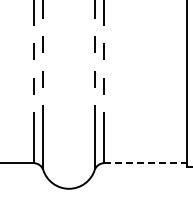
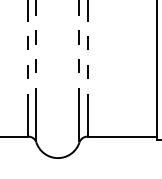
line: (146, 163) -> (122, 136), dashed -> solid

